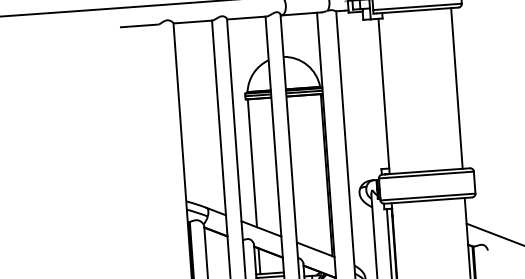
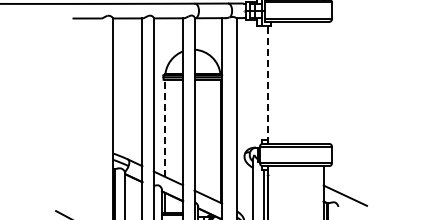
line: (456, 87) -> (323, 82), removed
line: (384, 95) -> (268, 84), solid -> dashed
line: (252, 163) -> (165, 128), solid -> dashed

